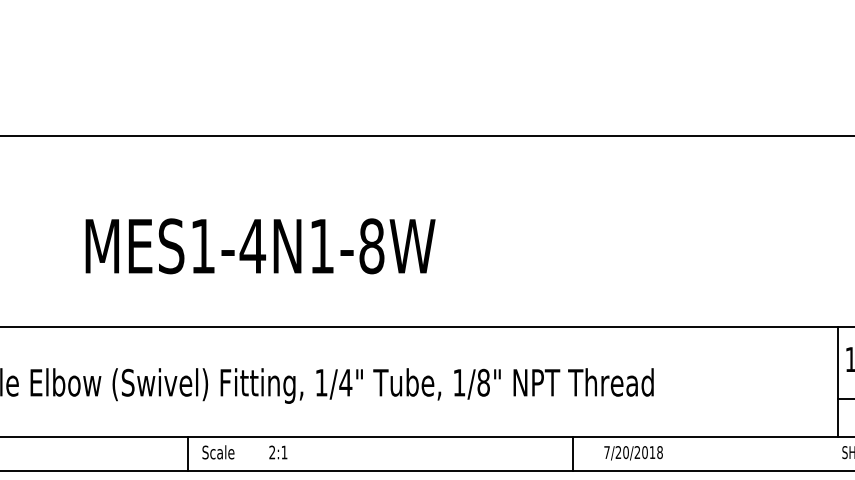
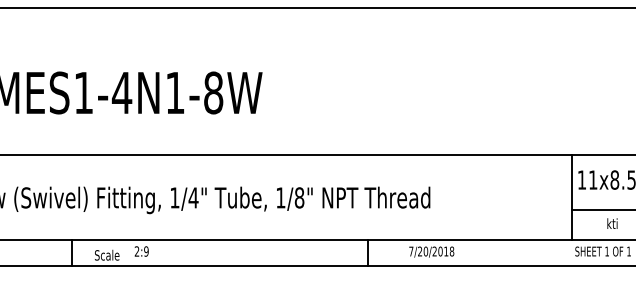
text: (218, 452) -> (107, 255), moved
text: (284, 452) -> (146, 251), 2:1 -> 2:9
text: (633, 453) -> (431, 252), moved

